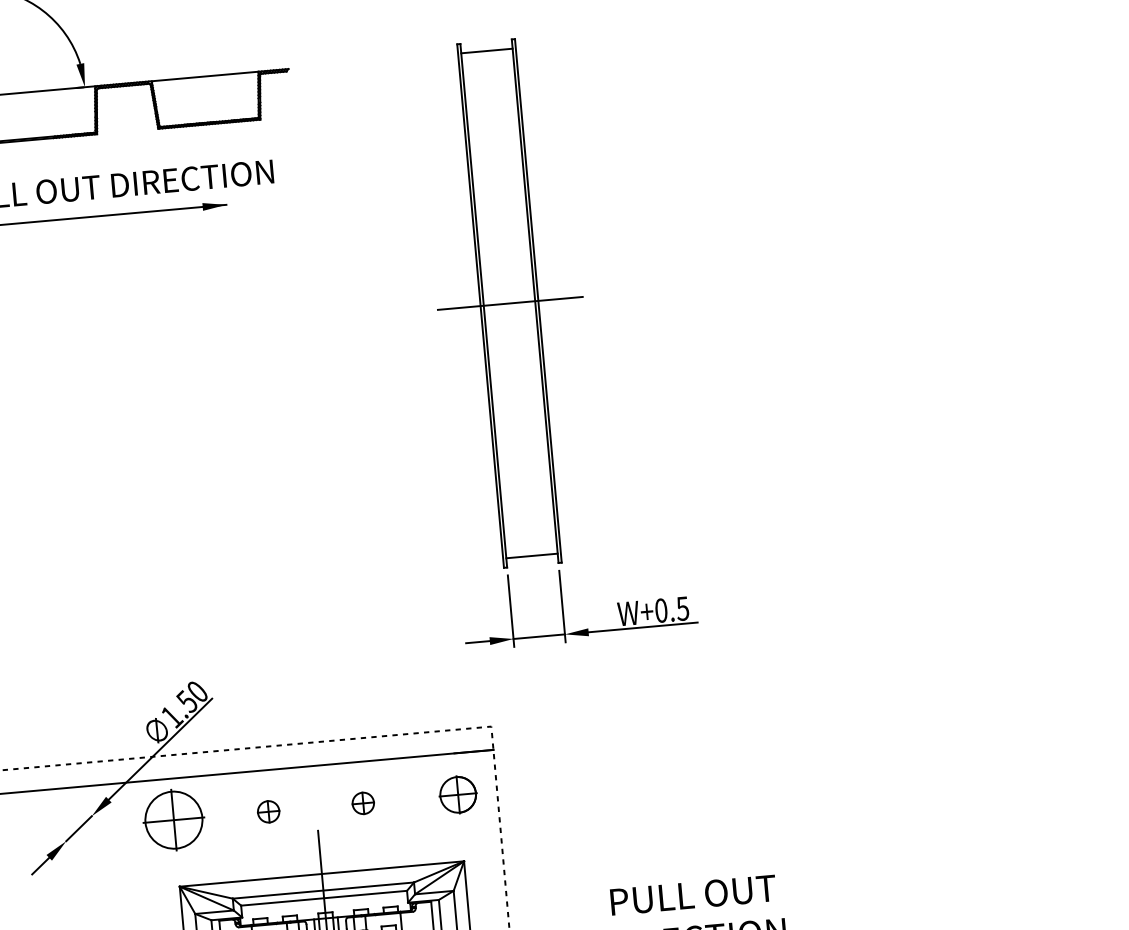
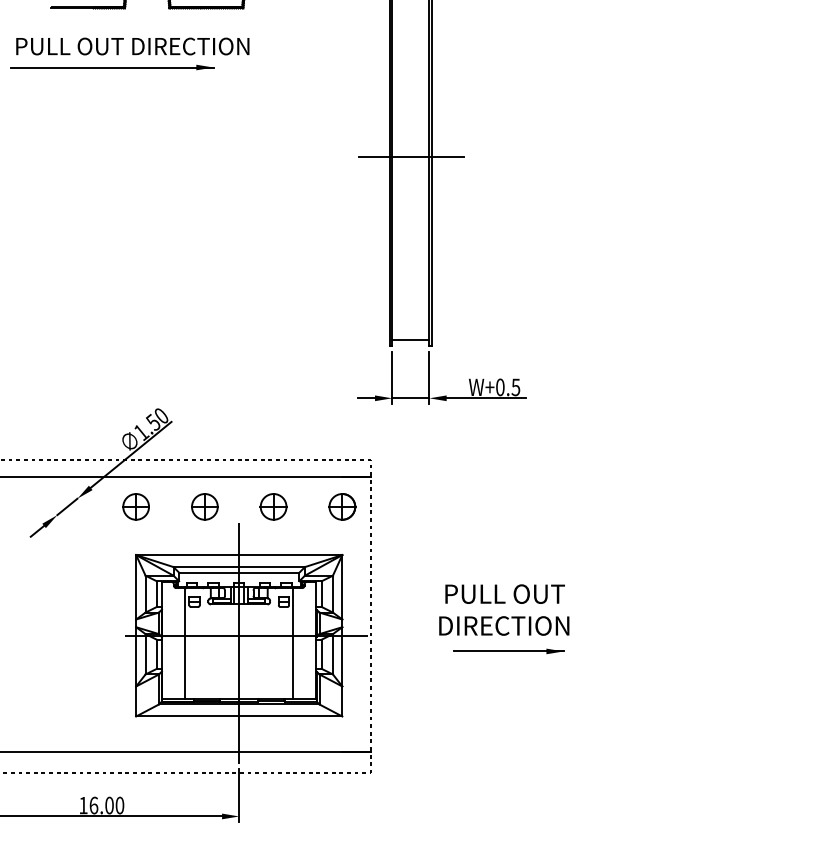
part: (363, 802) -> (273, 506), size x1.67
part: (268, 811) -> (204, 506), size x1.67
part: (172, 819) -> (135, 506), size x0.62

